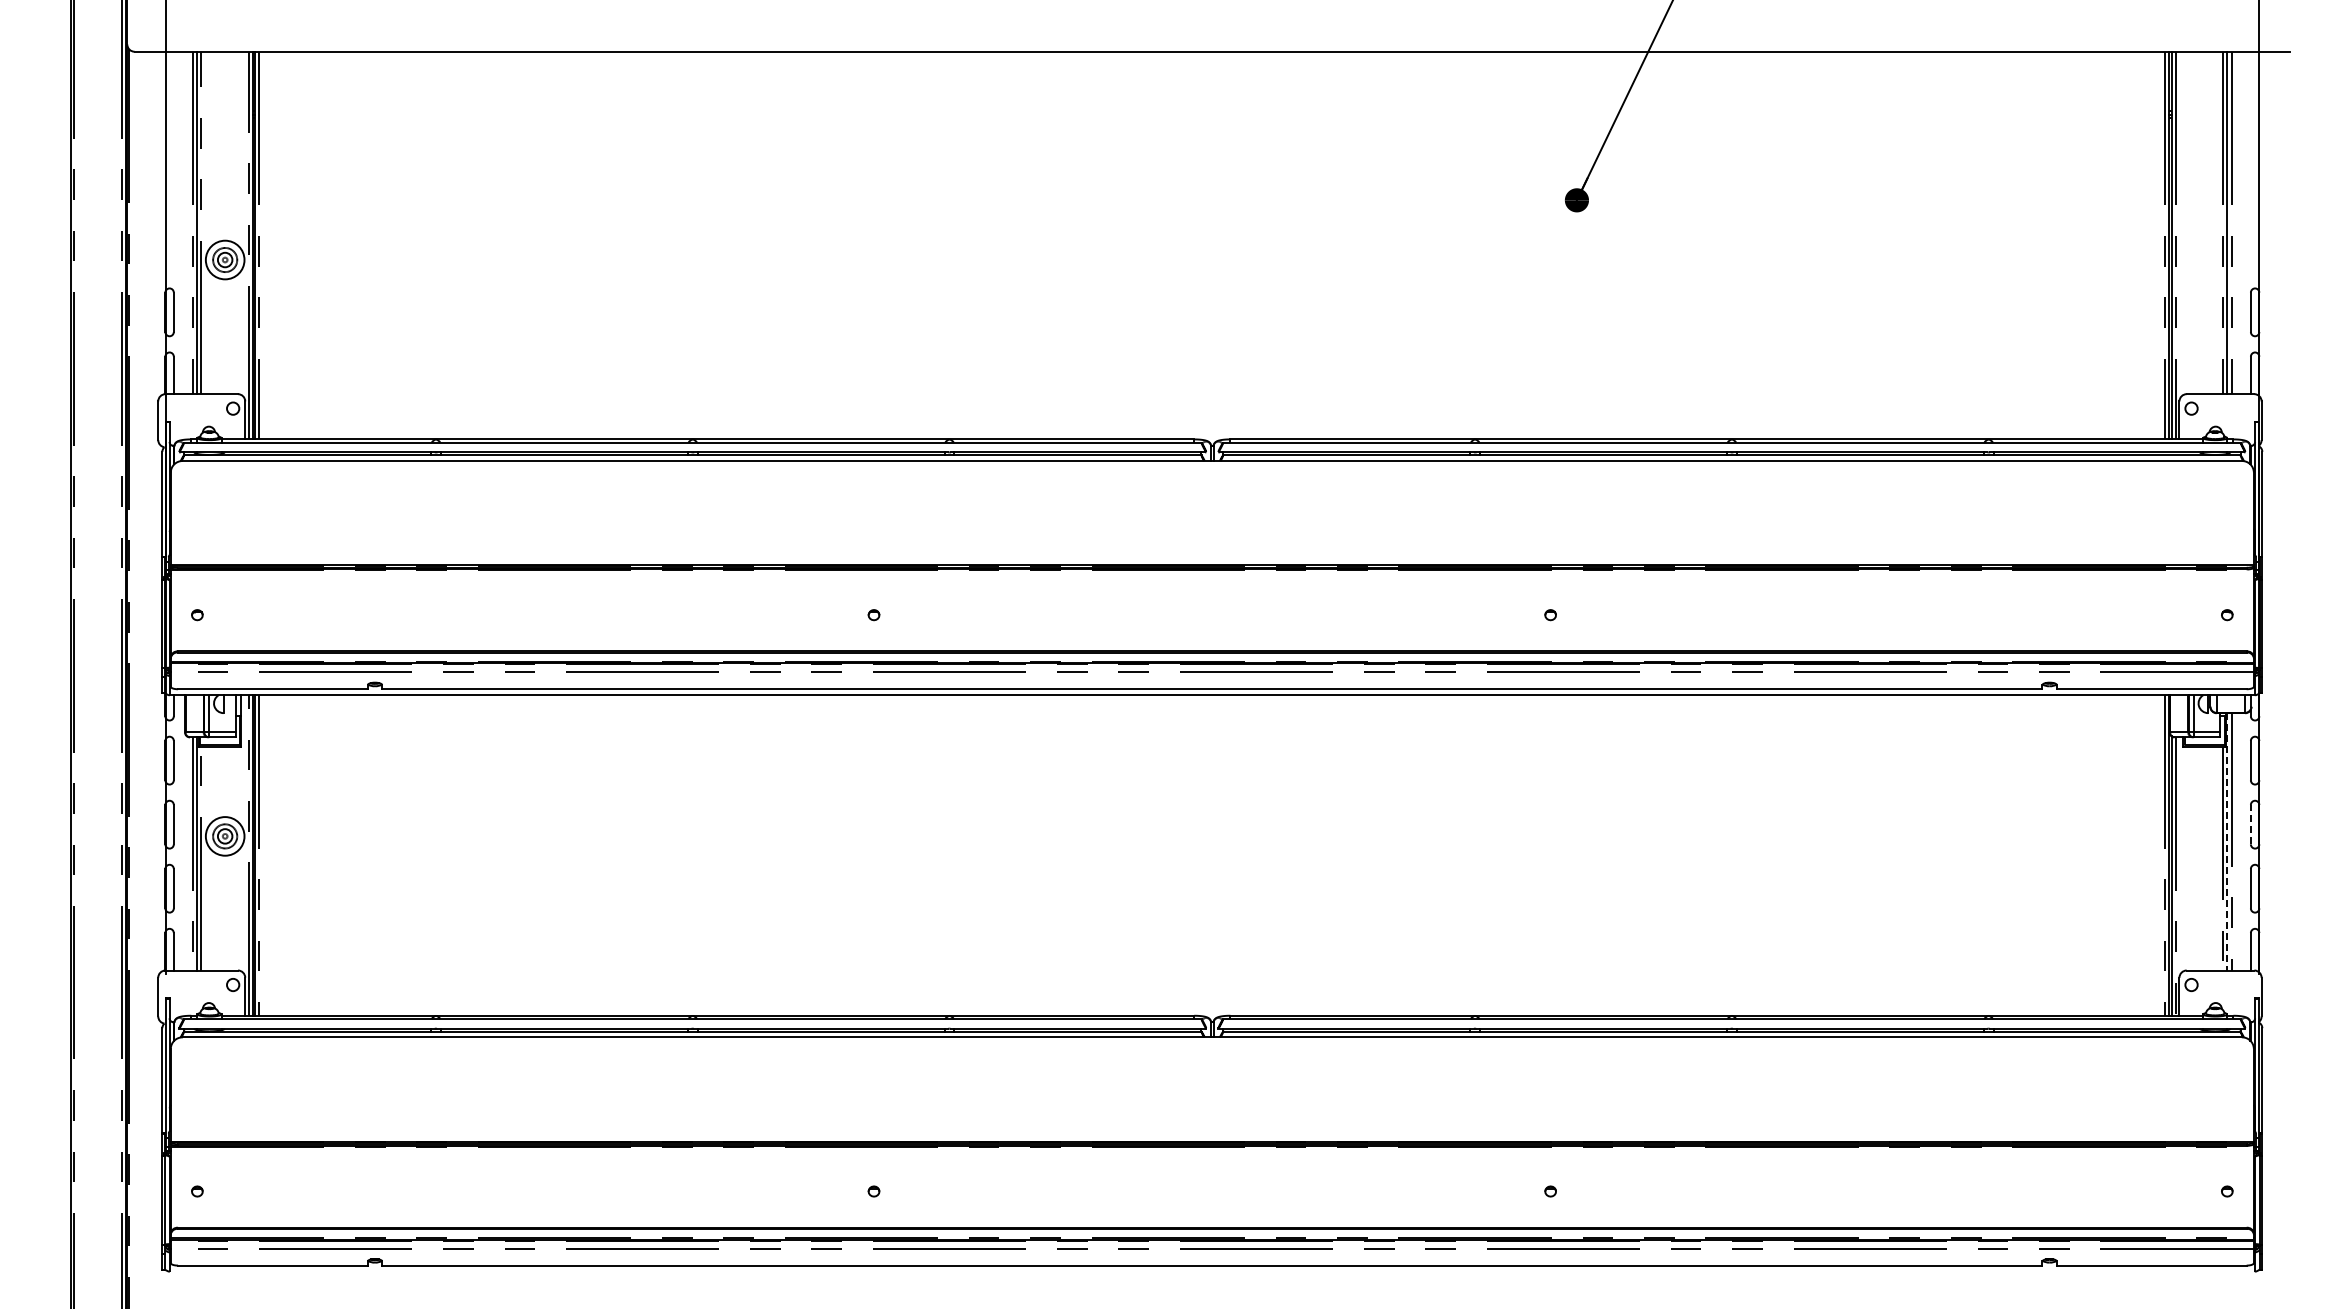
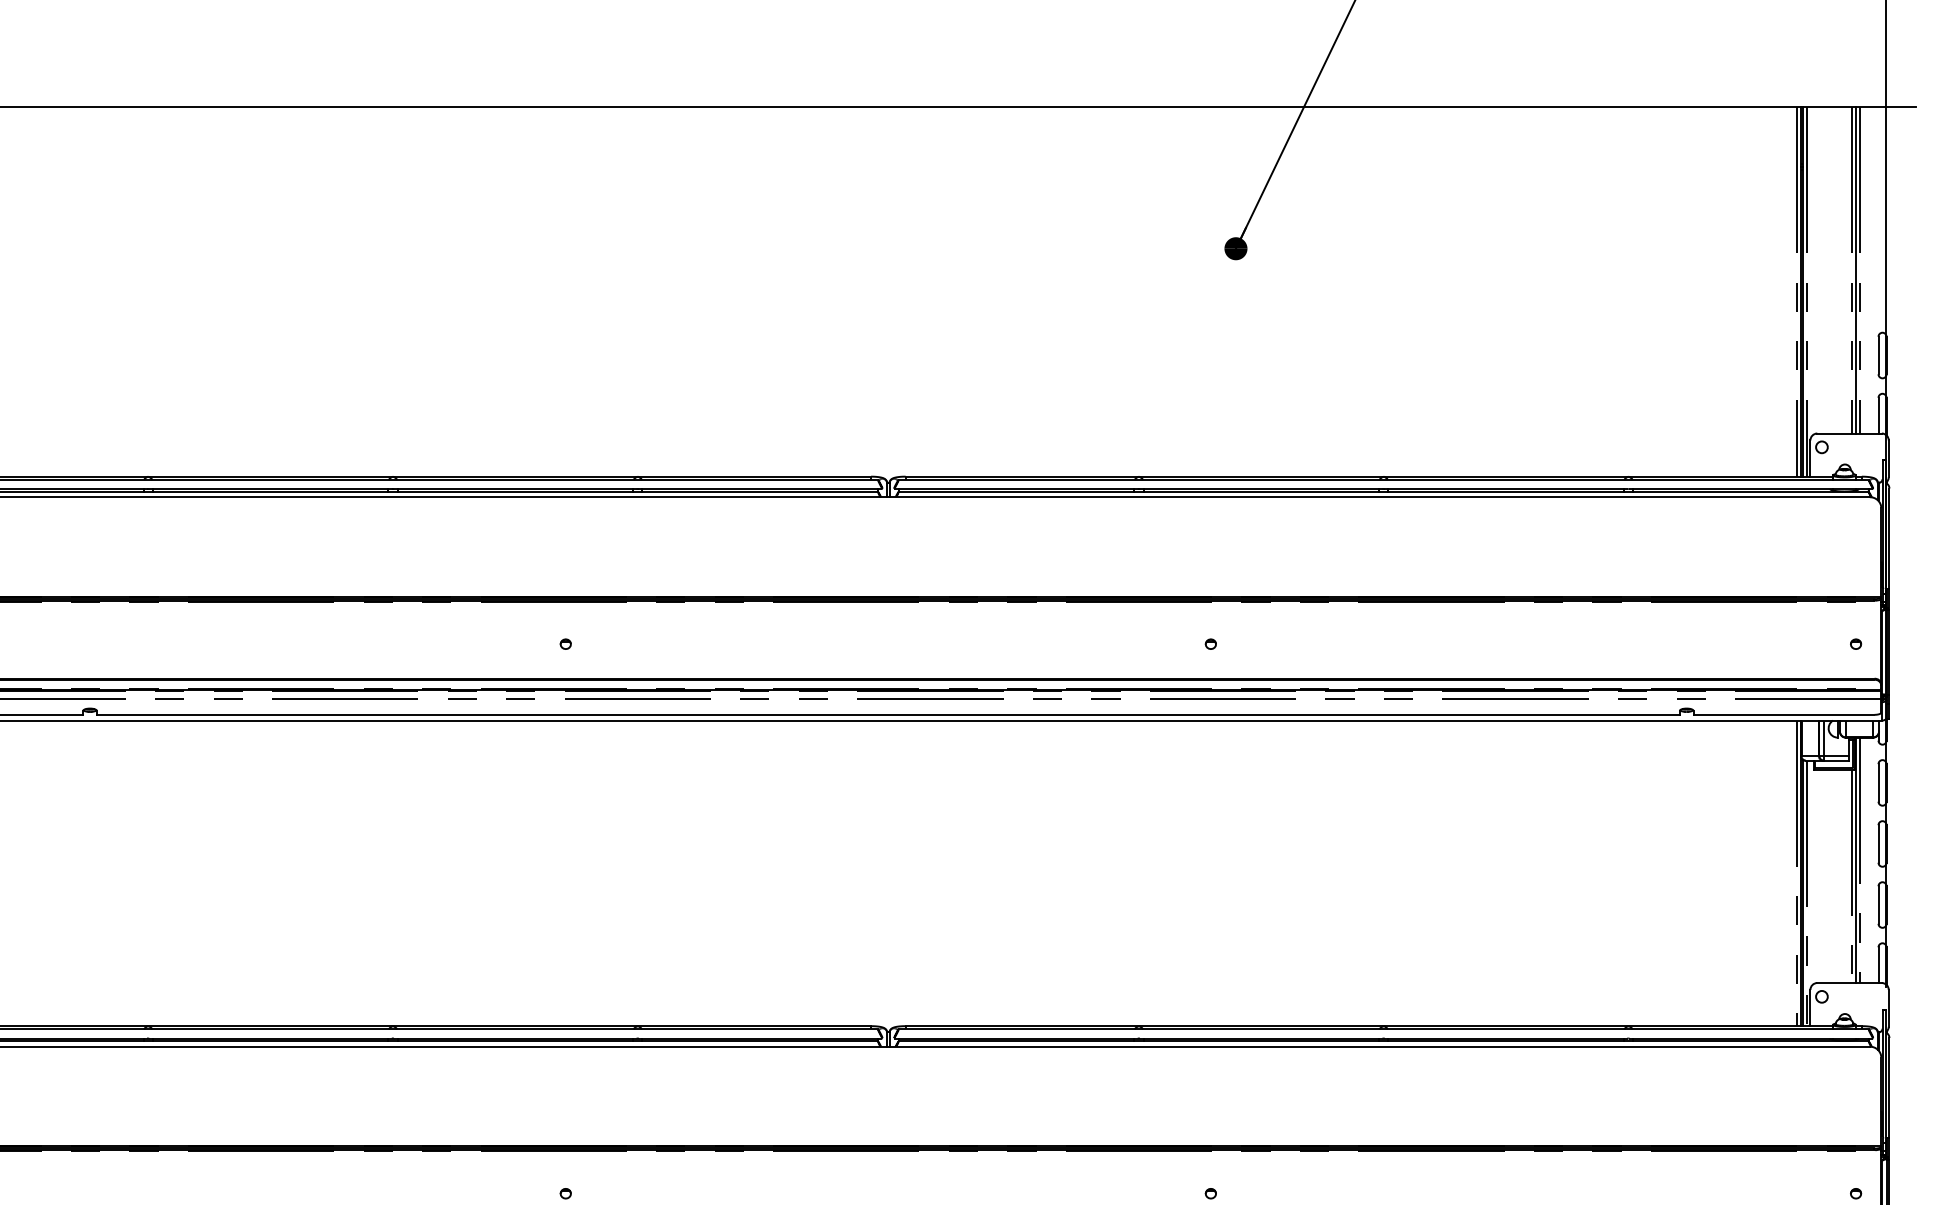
line: (2250, 824) -> (1878, 843), dashed -> solid
line: (2227, 841) -> (1856, 860), dashed -> solid

